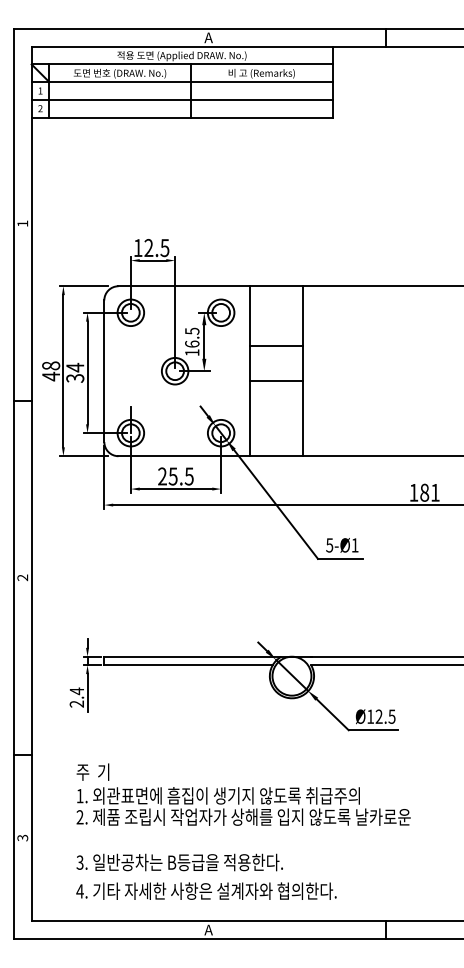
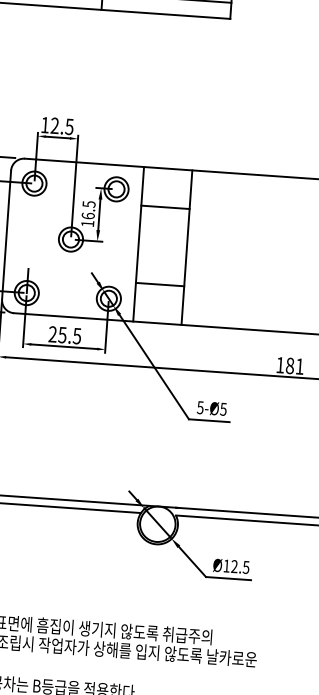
line: (275, 345) -> (164, 207), moved
line: (275, 380) -> (159, 284), moved
text: (354, 545) -> (222, 409), 5-Ø1 -> 5-Ø5

